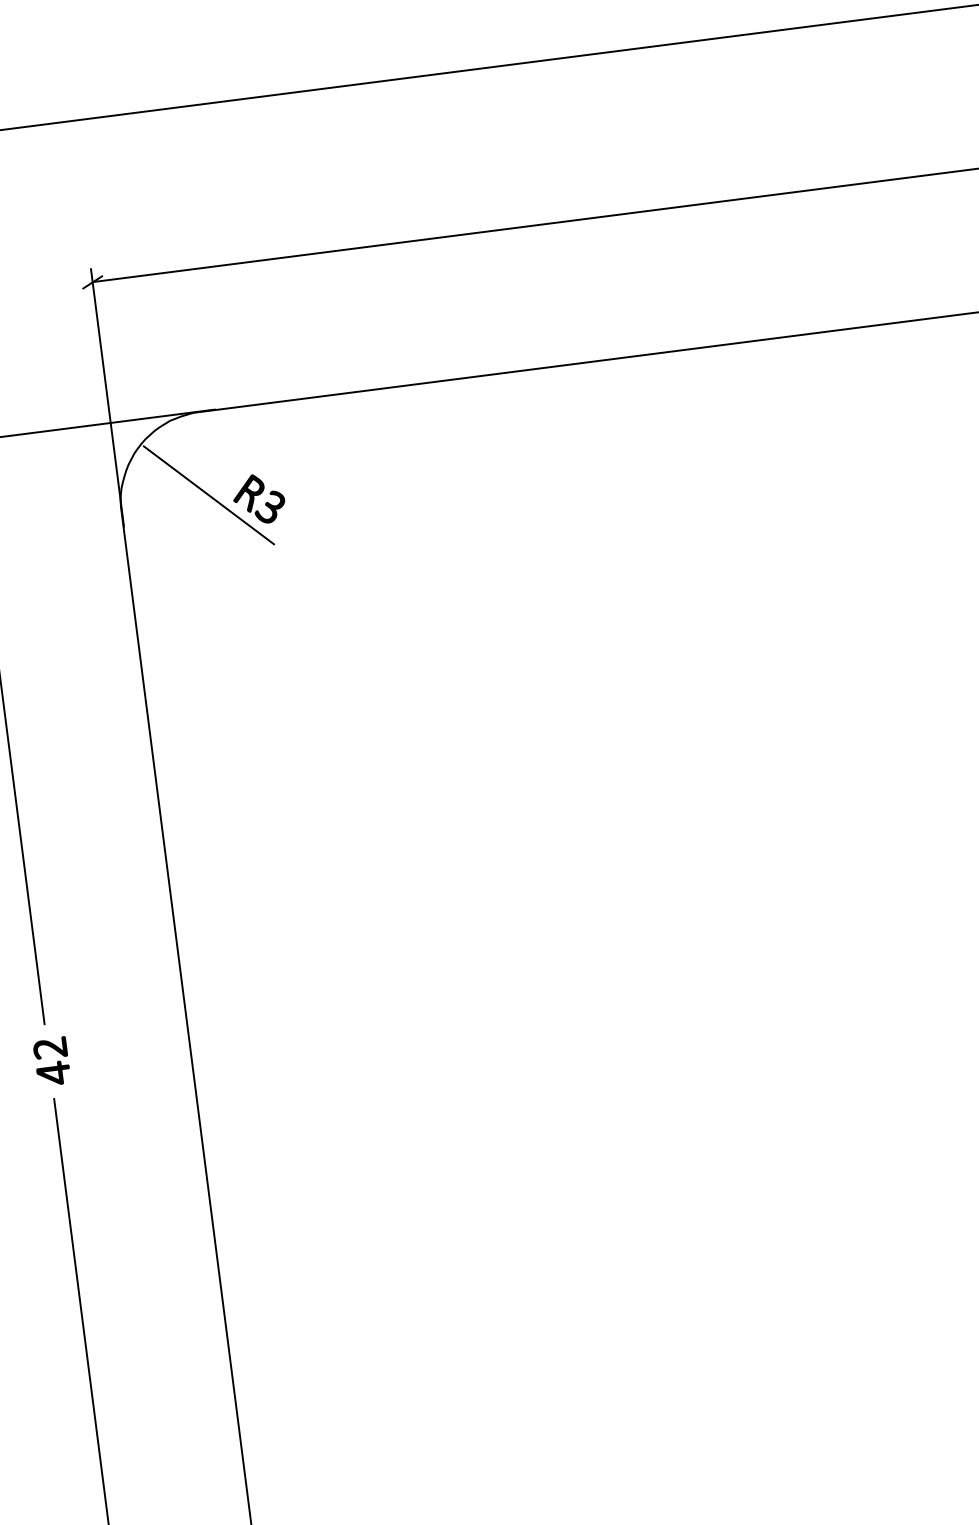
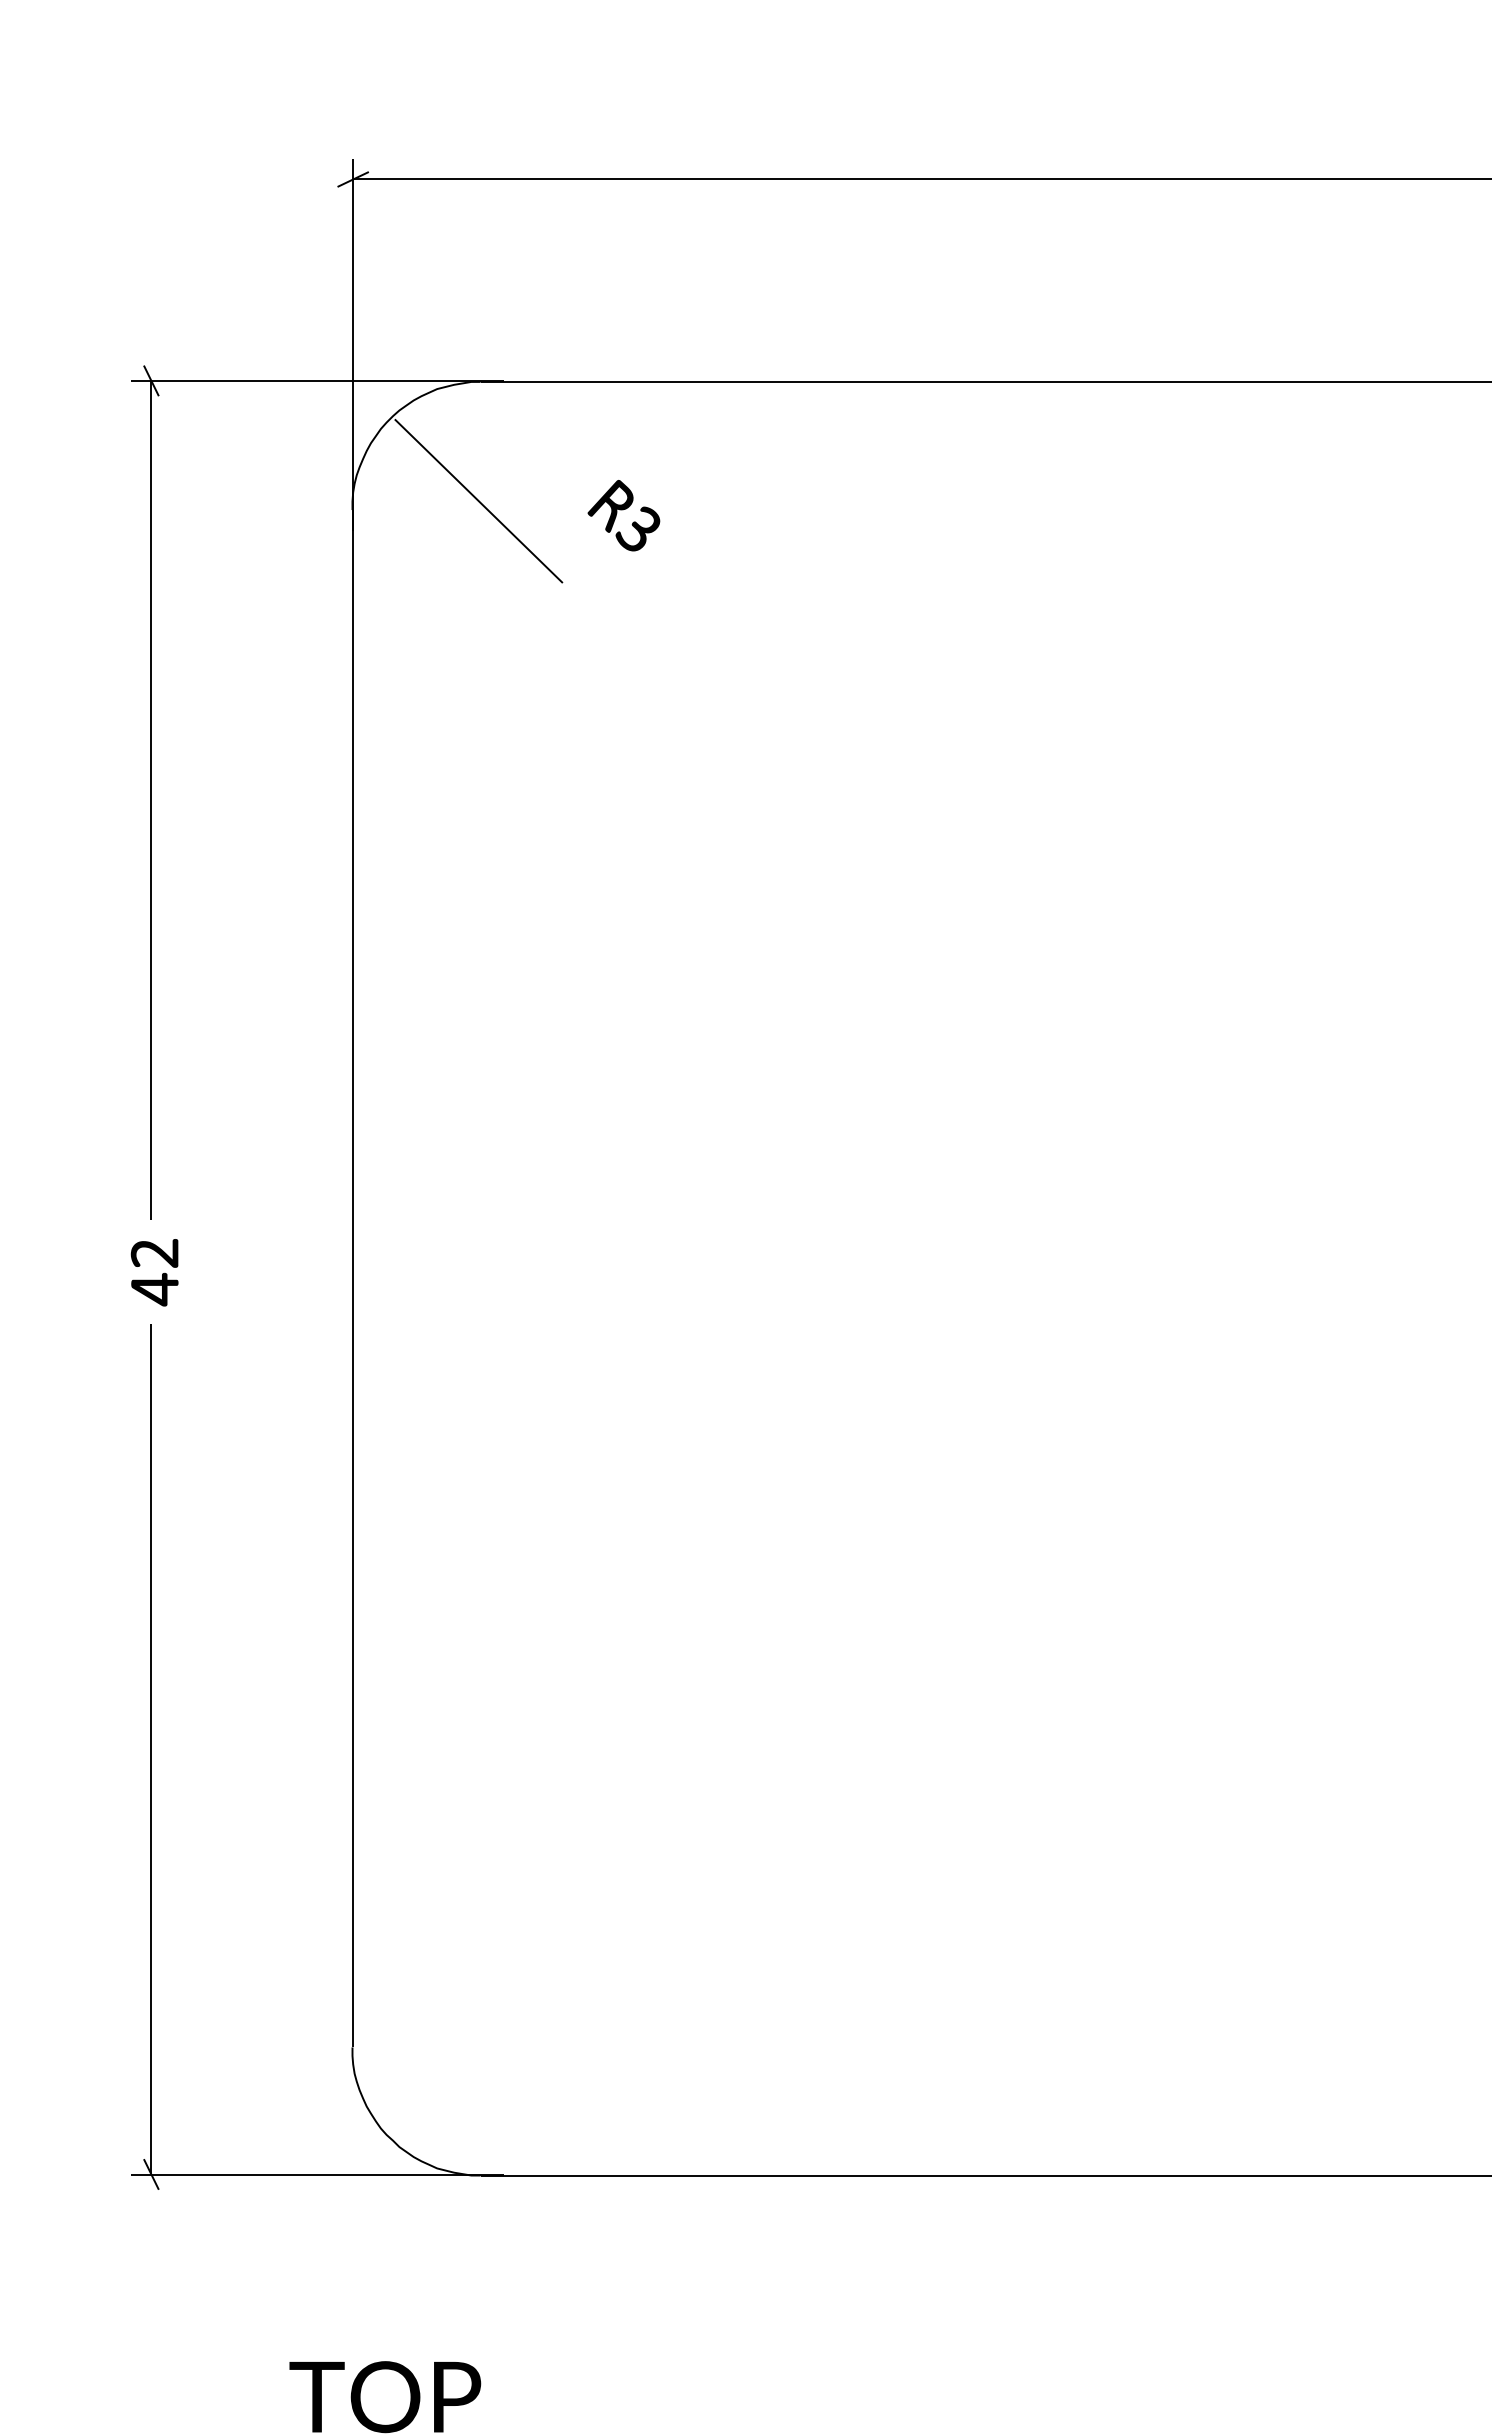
part: (258, 499) -> (623, 515), moved

